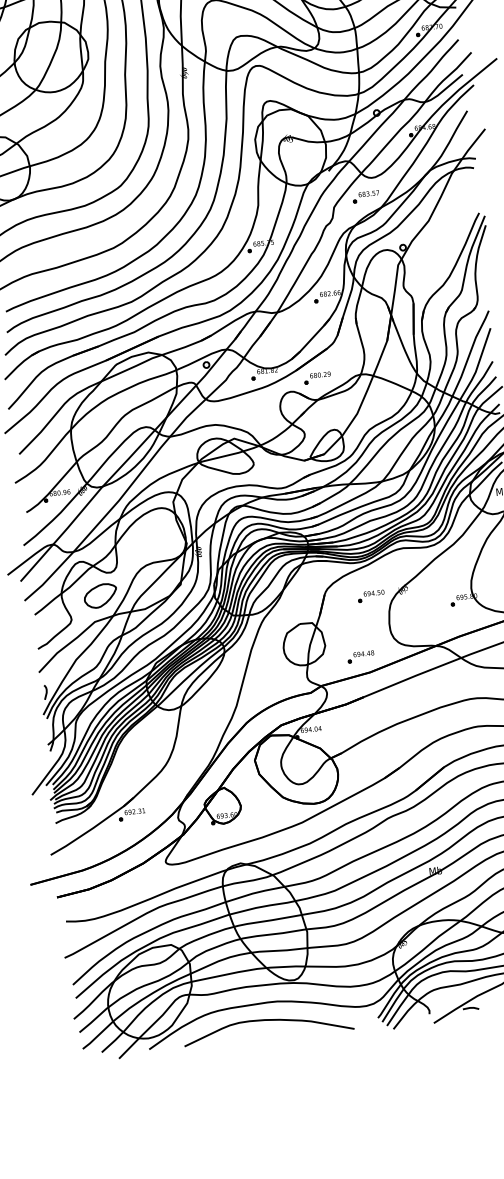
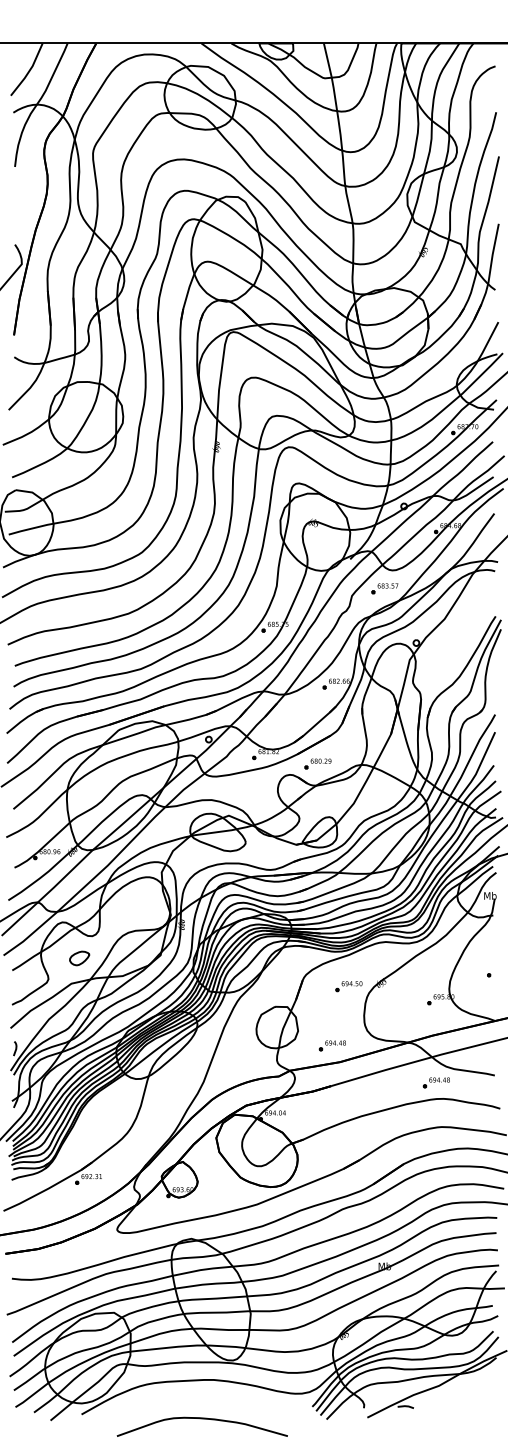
part: (100, 596) -> (79, 958), size x0.6
part: (467, 682) -> (435, 1082), added
curve: (266, 1021) -> (201, 1419), moved

